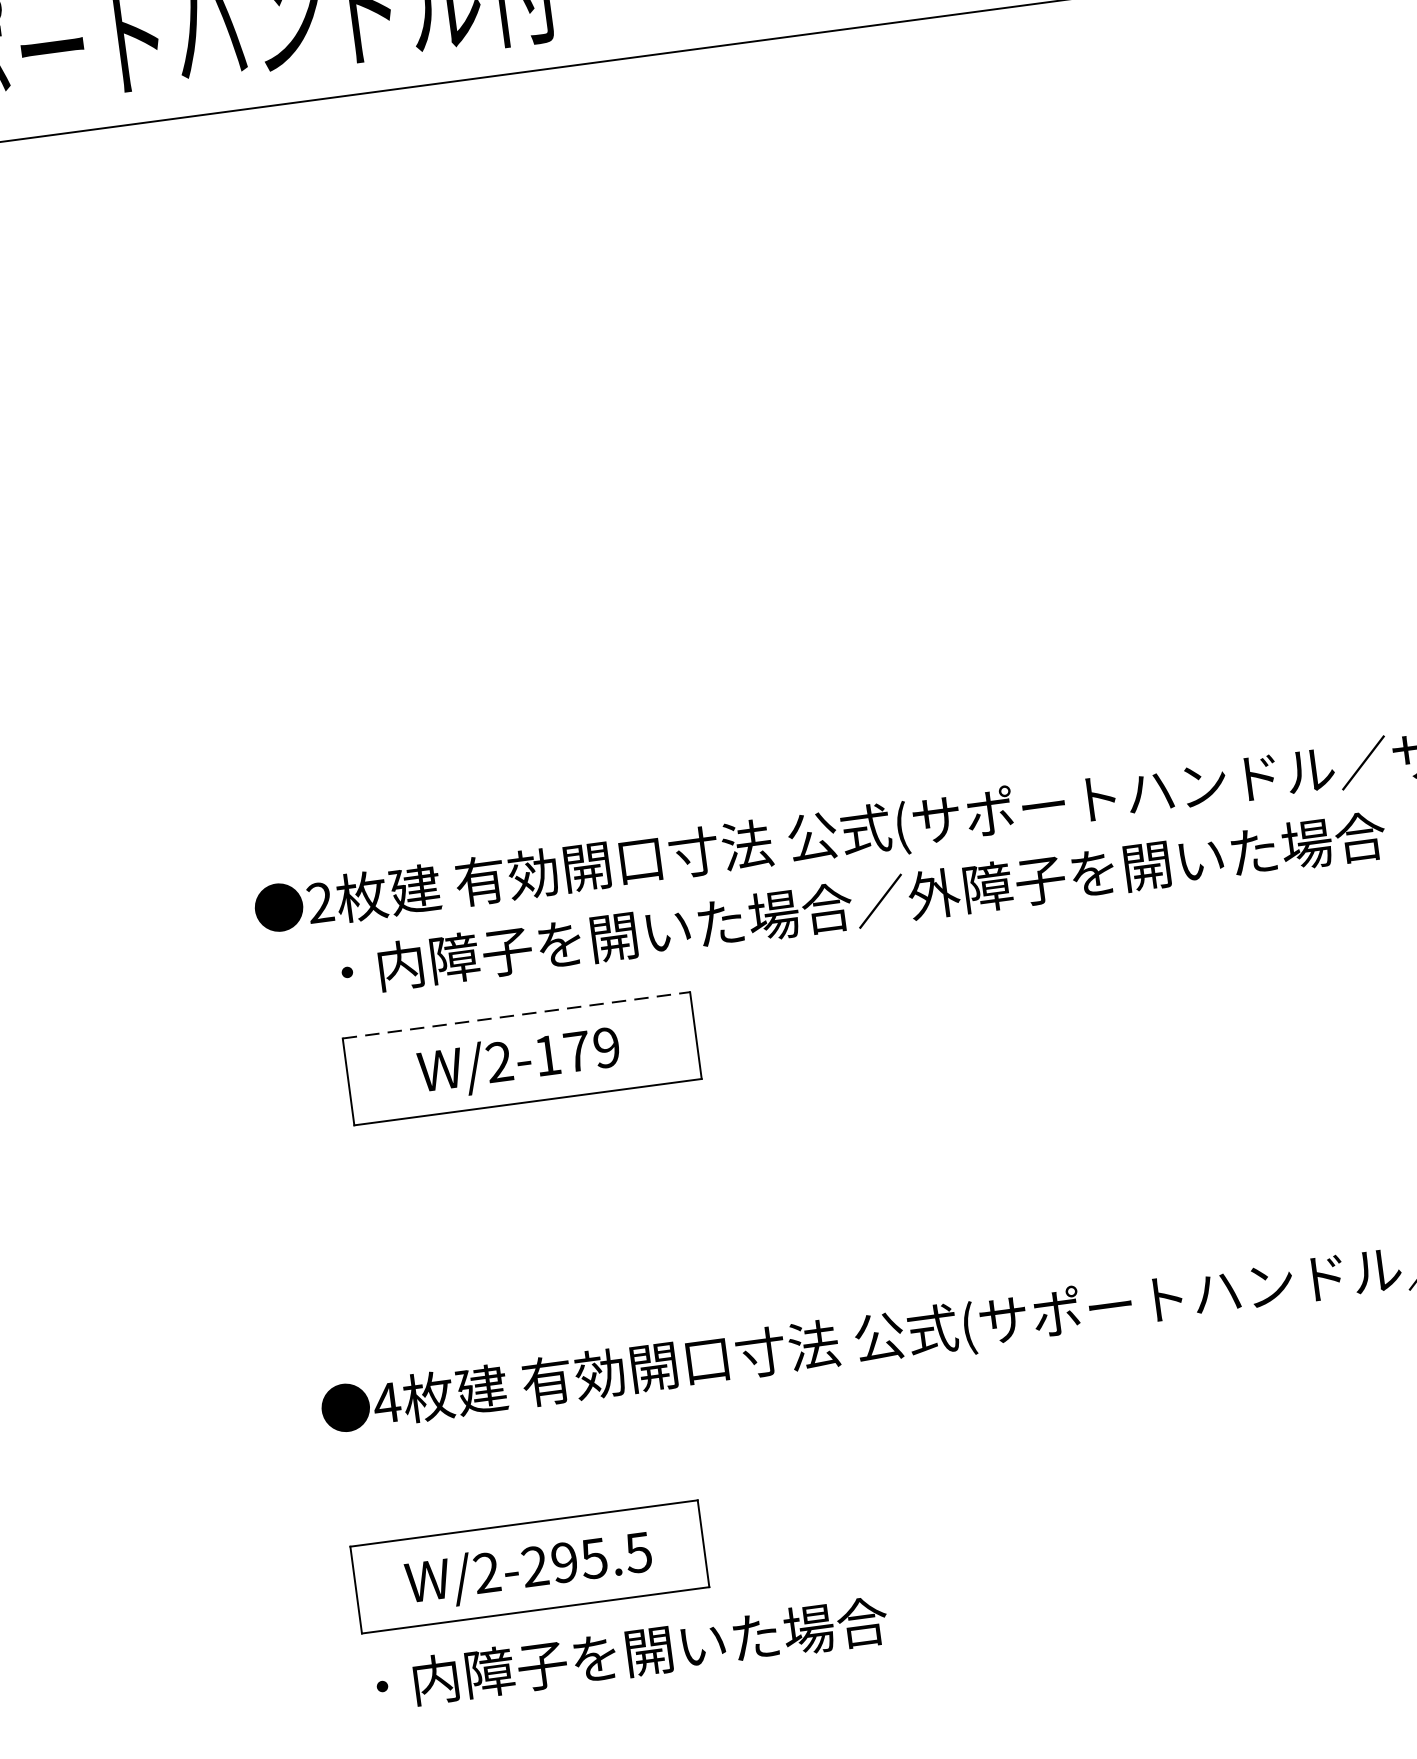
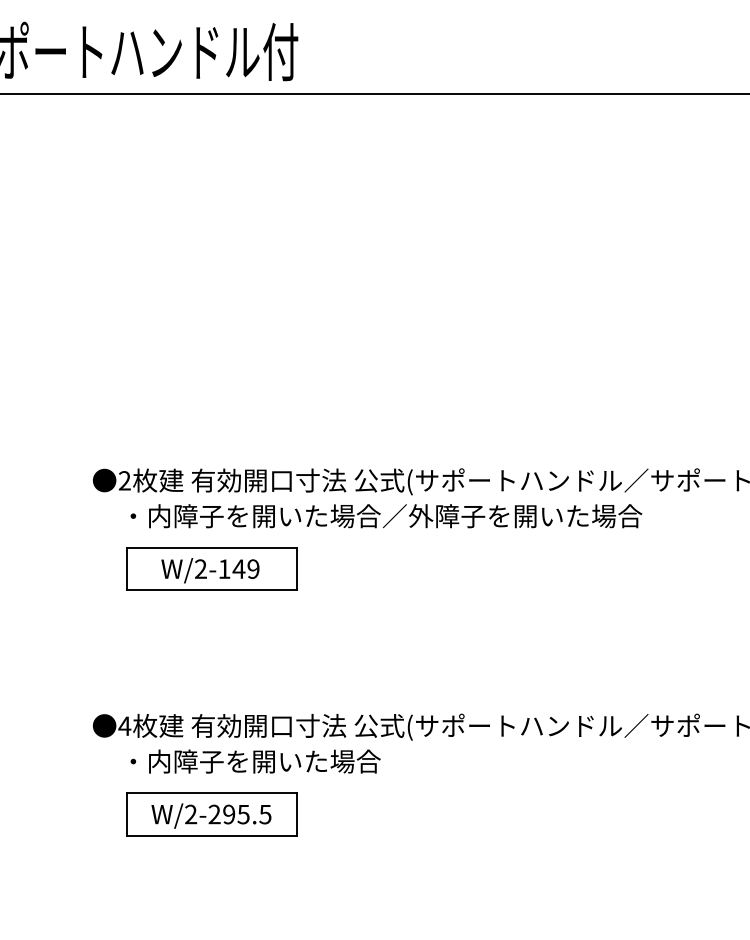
line: (517, 1014) -> (212, 547), dashed -> solid
text: (575, 1050) -> (238, 568), W/2-179 -> W/2-149
part: (528, 1567) -> (211, 814), moved
text: (631, 1653) -> (255, 761), moved

